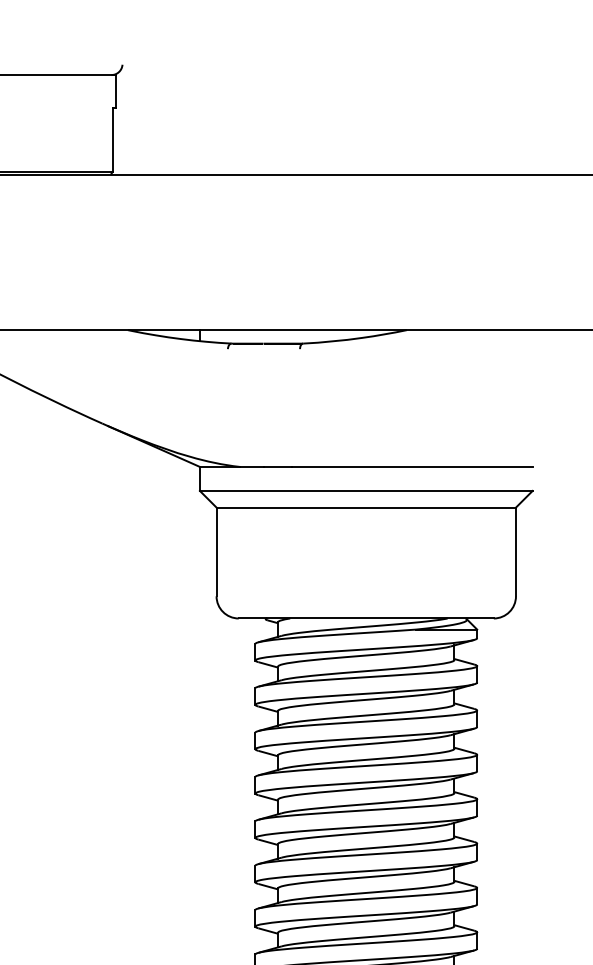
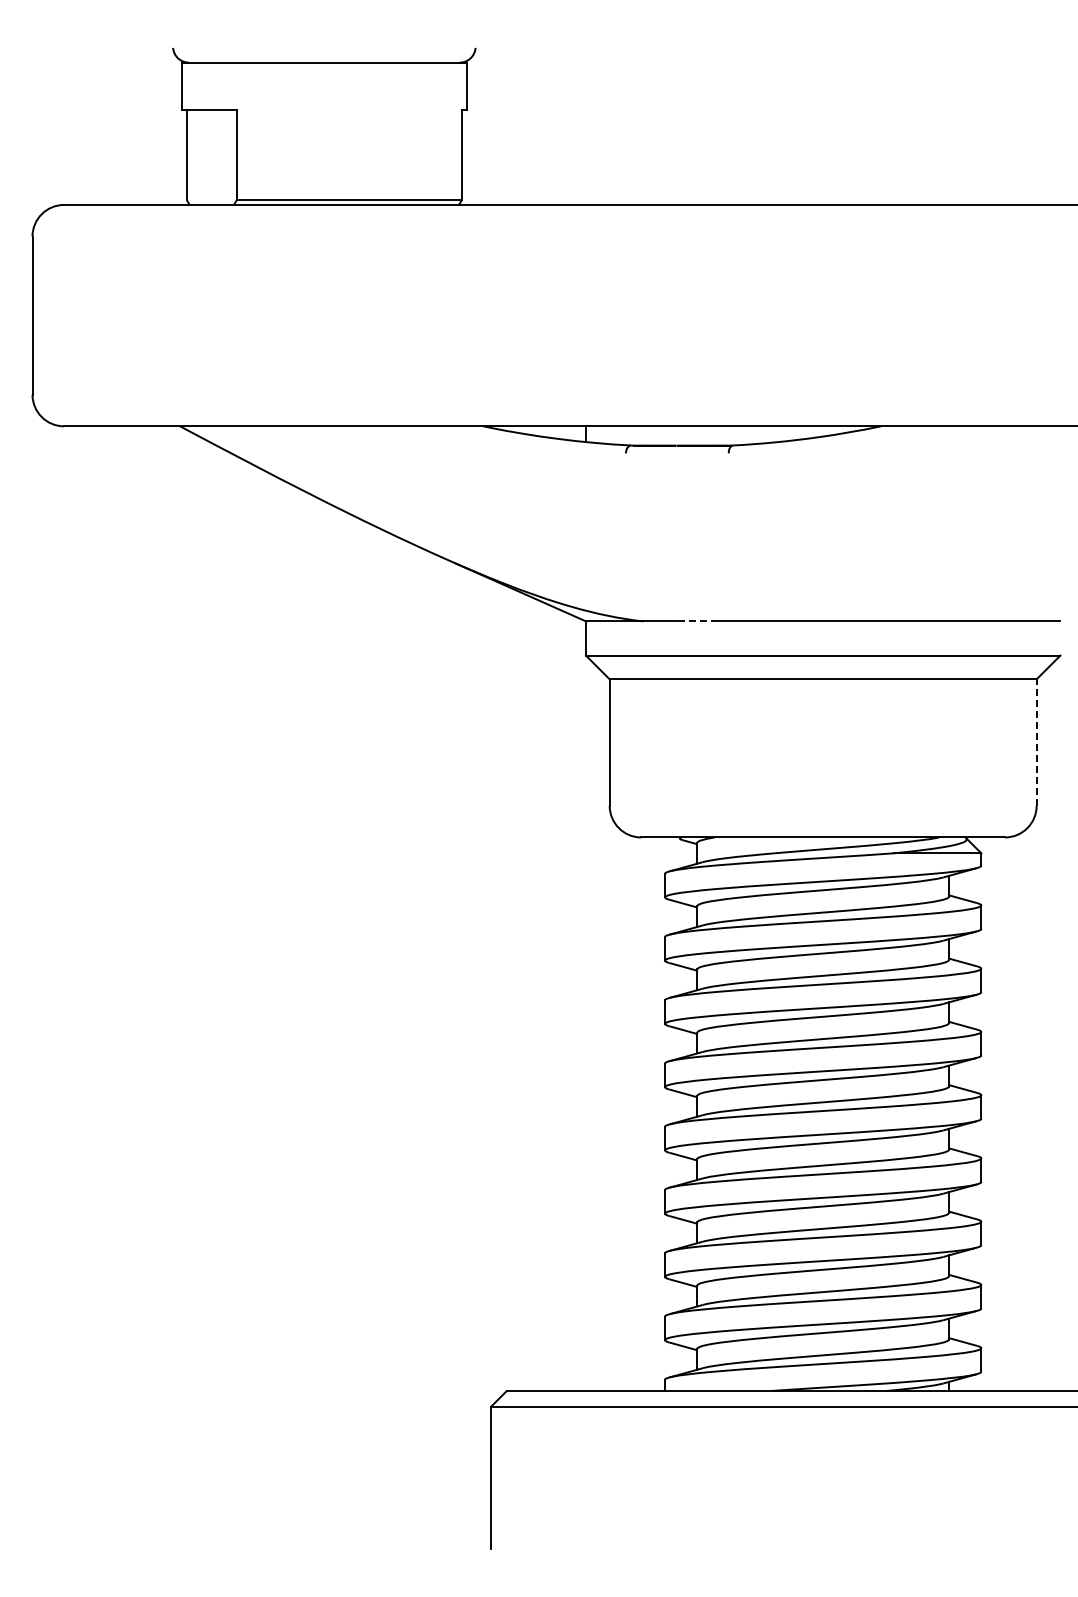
line: (277, 467) -> (696, 621), solid -> dashed
line: (515, 551) -> (1036, 742), solid -> dashed

